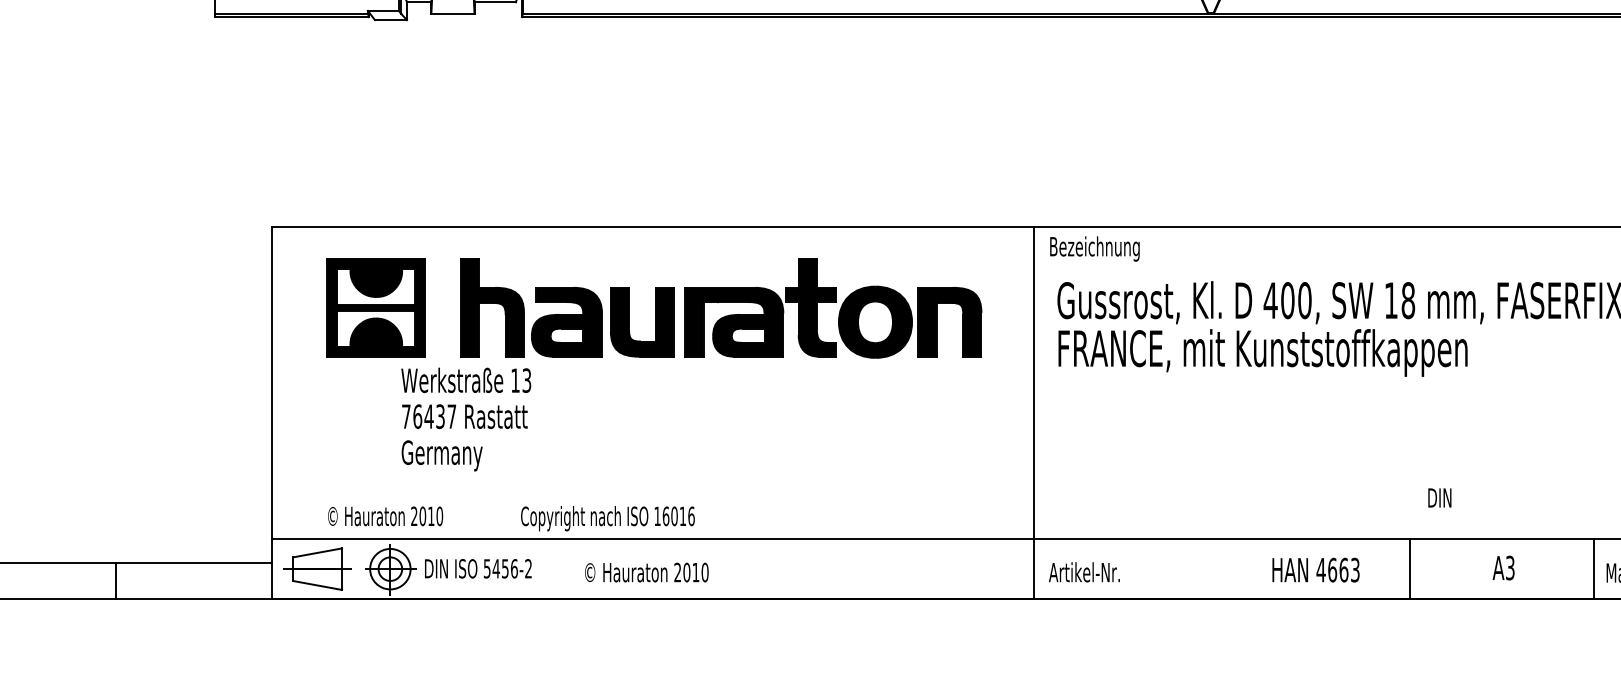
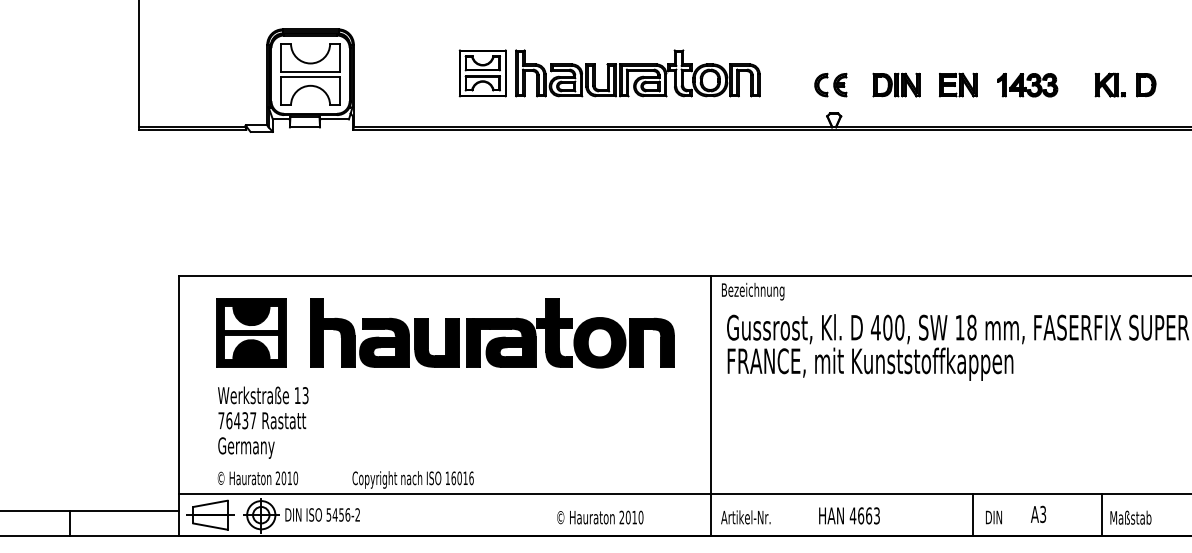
text: (466, 419) -> (263, 422), moved
text: (1439, 497) -> (993, 517), moved
text: (1316, 569) -> (849, 515), moved
text: (647, 572) -> (600, 517), moved

